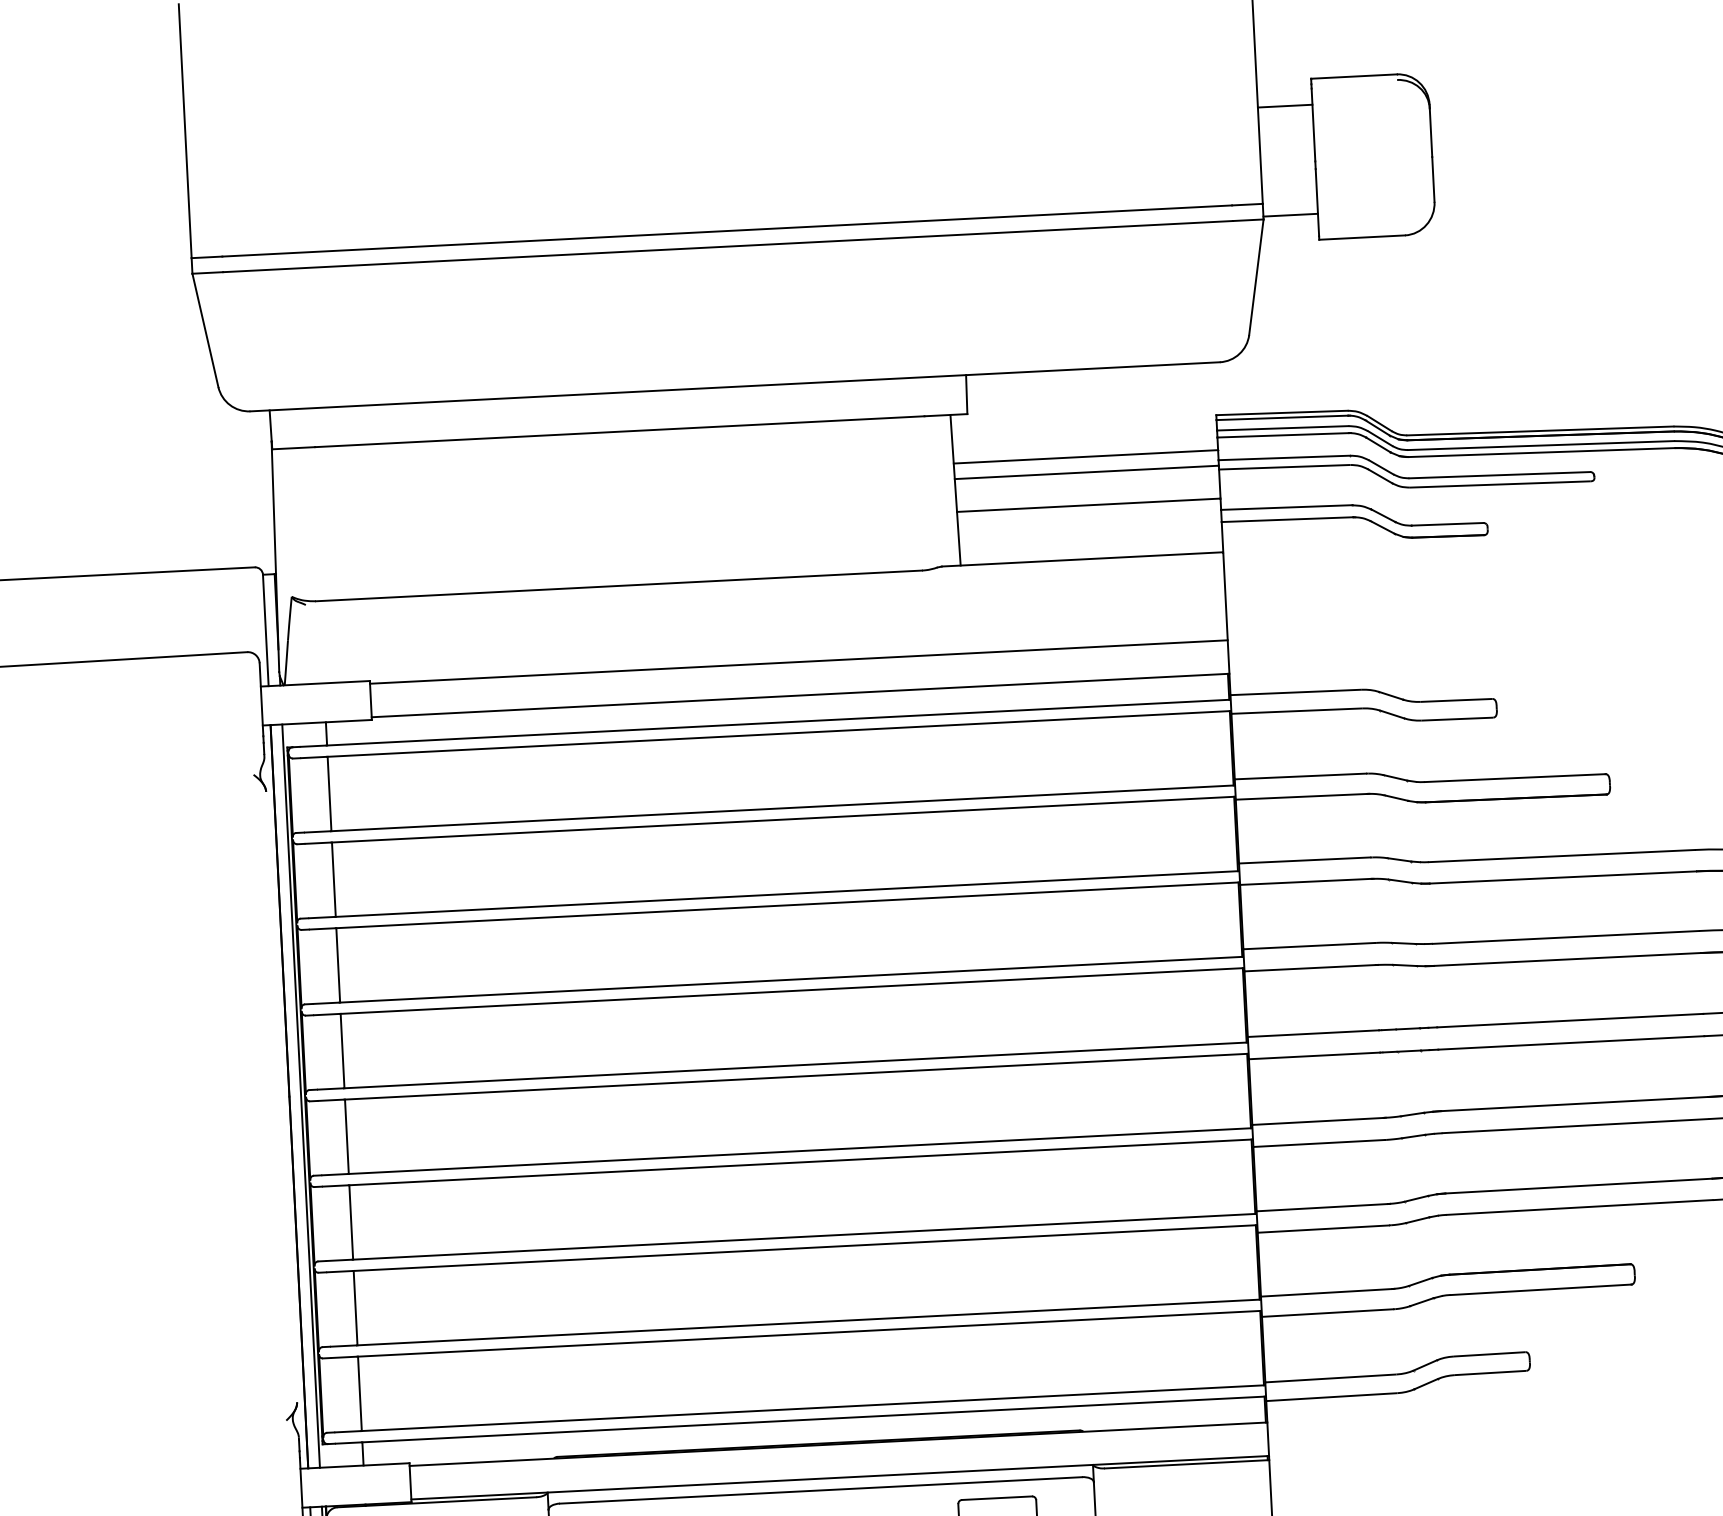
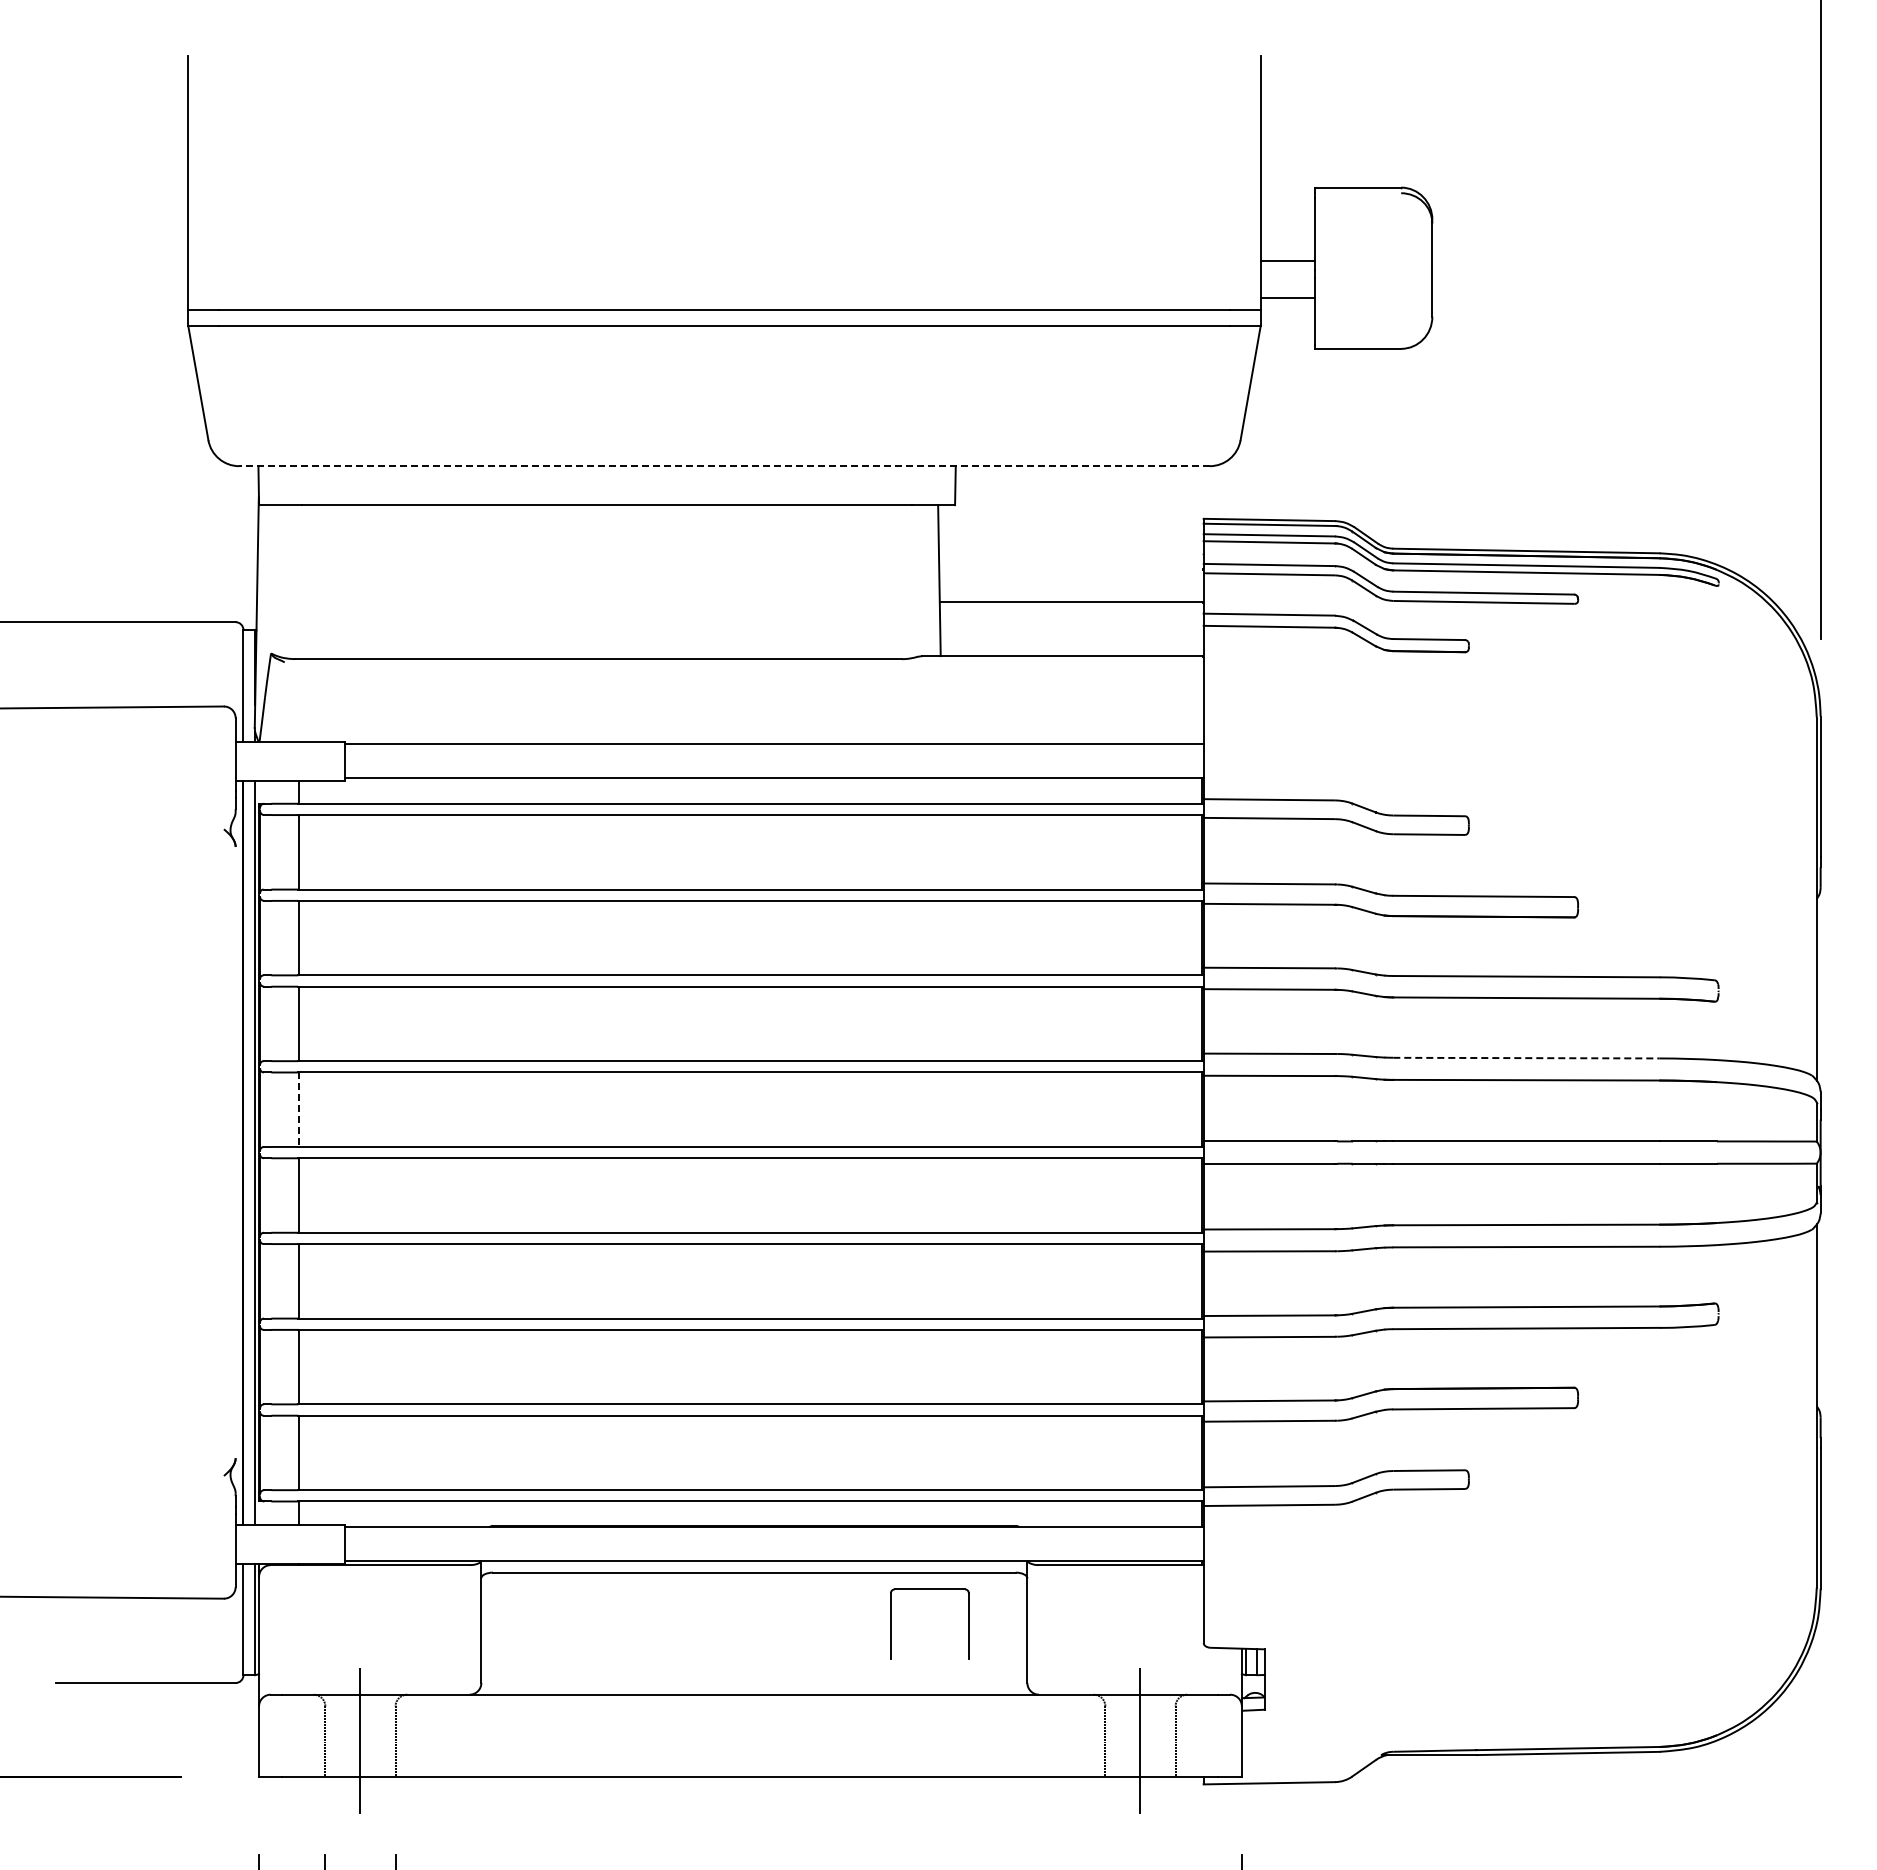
line: (1284, 105) -> (1287, 297), moved
line: (1290, 214) -> (1287, 260), moved
line: (735, 387) -> (724, 466), solid -> dashed
line: (1086, 456) -> (1071, 553), removed
line: (1086, 472) -> (1071, 569), removed
line: (1566, 937) -> (1526, 1058), solid -> dashed
line: (342, 1051) -> (298, 1110), solid -> dashed

